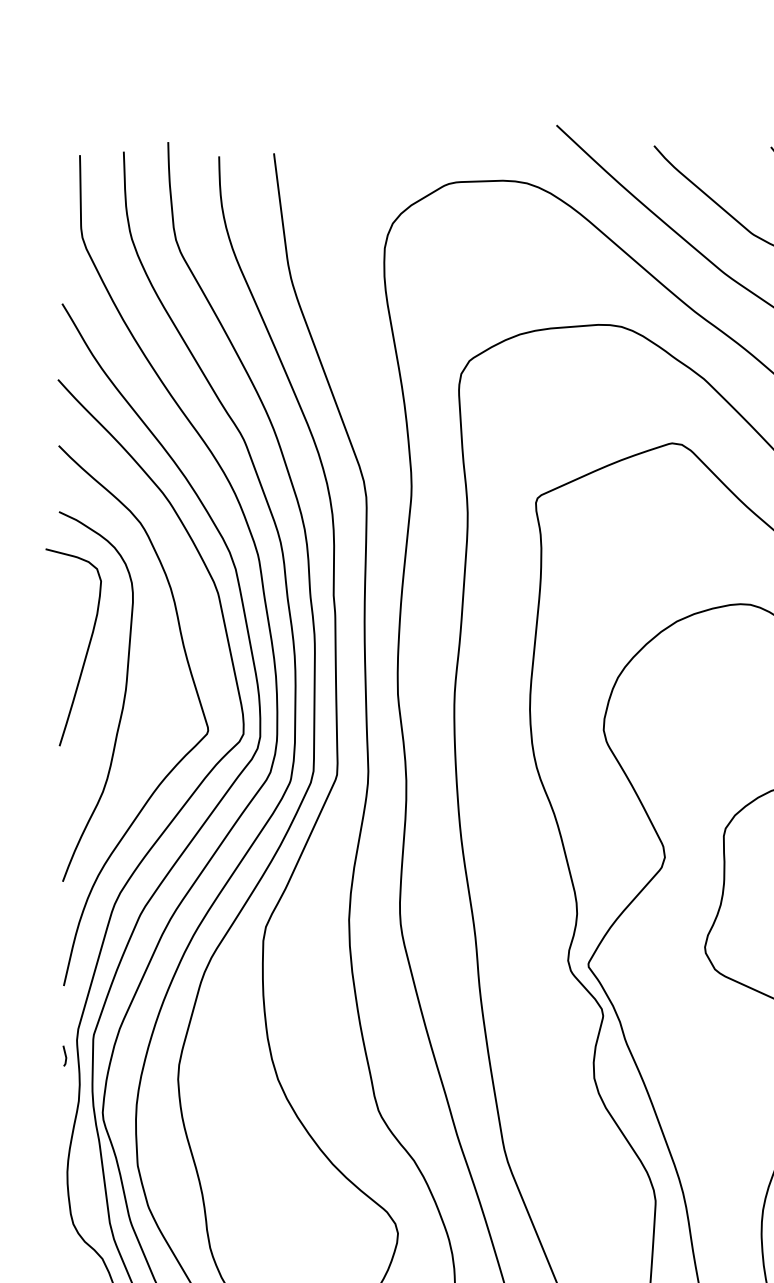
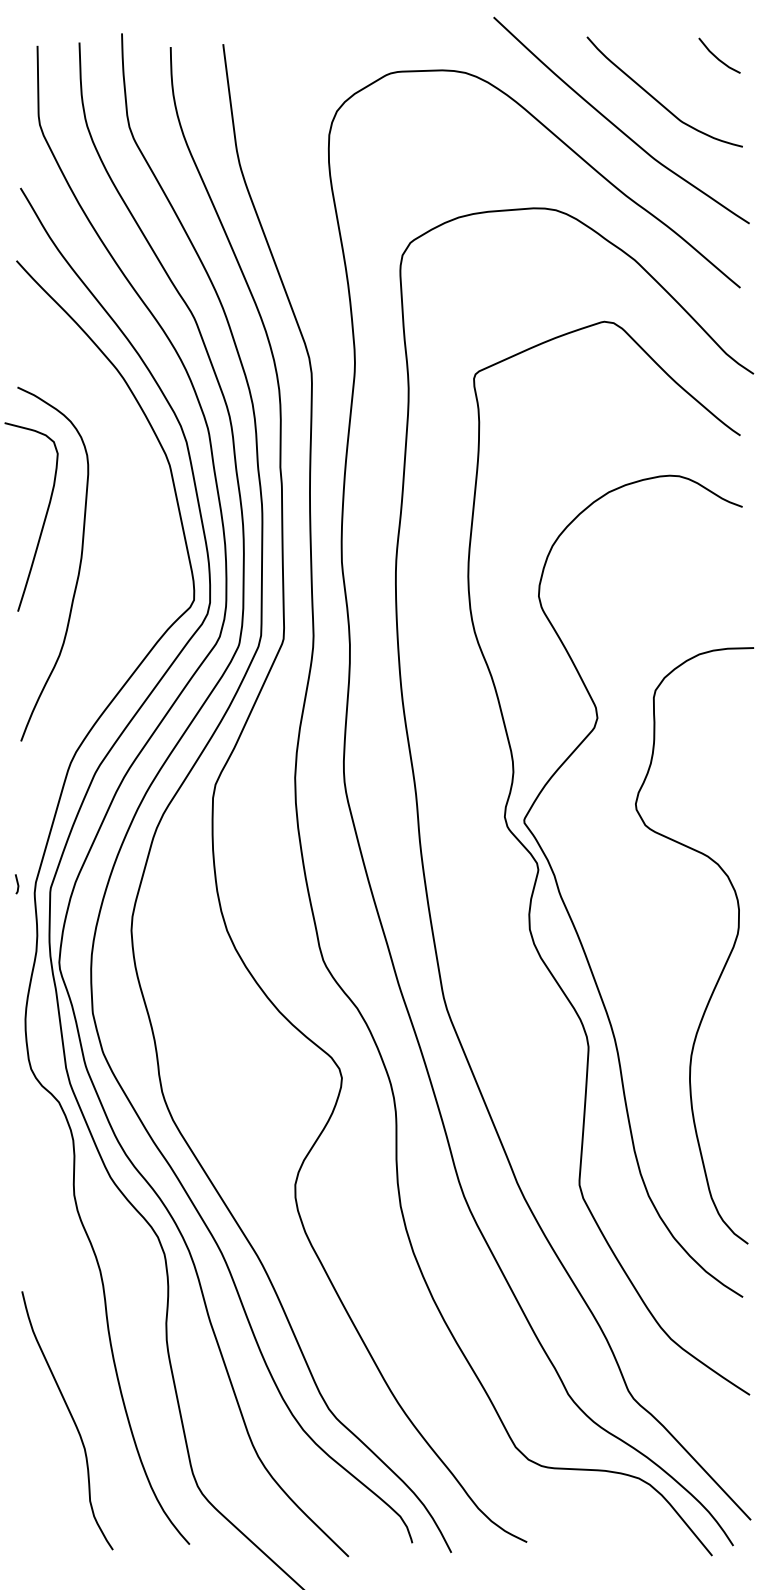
curve: (179, 760) -> (132, 625), removed
line: (65, 1056) -> (17, 884), moved

